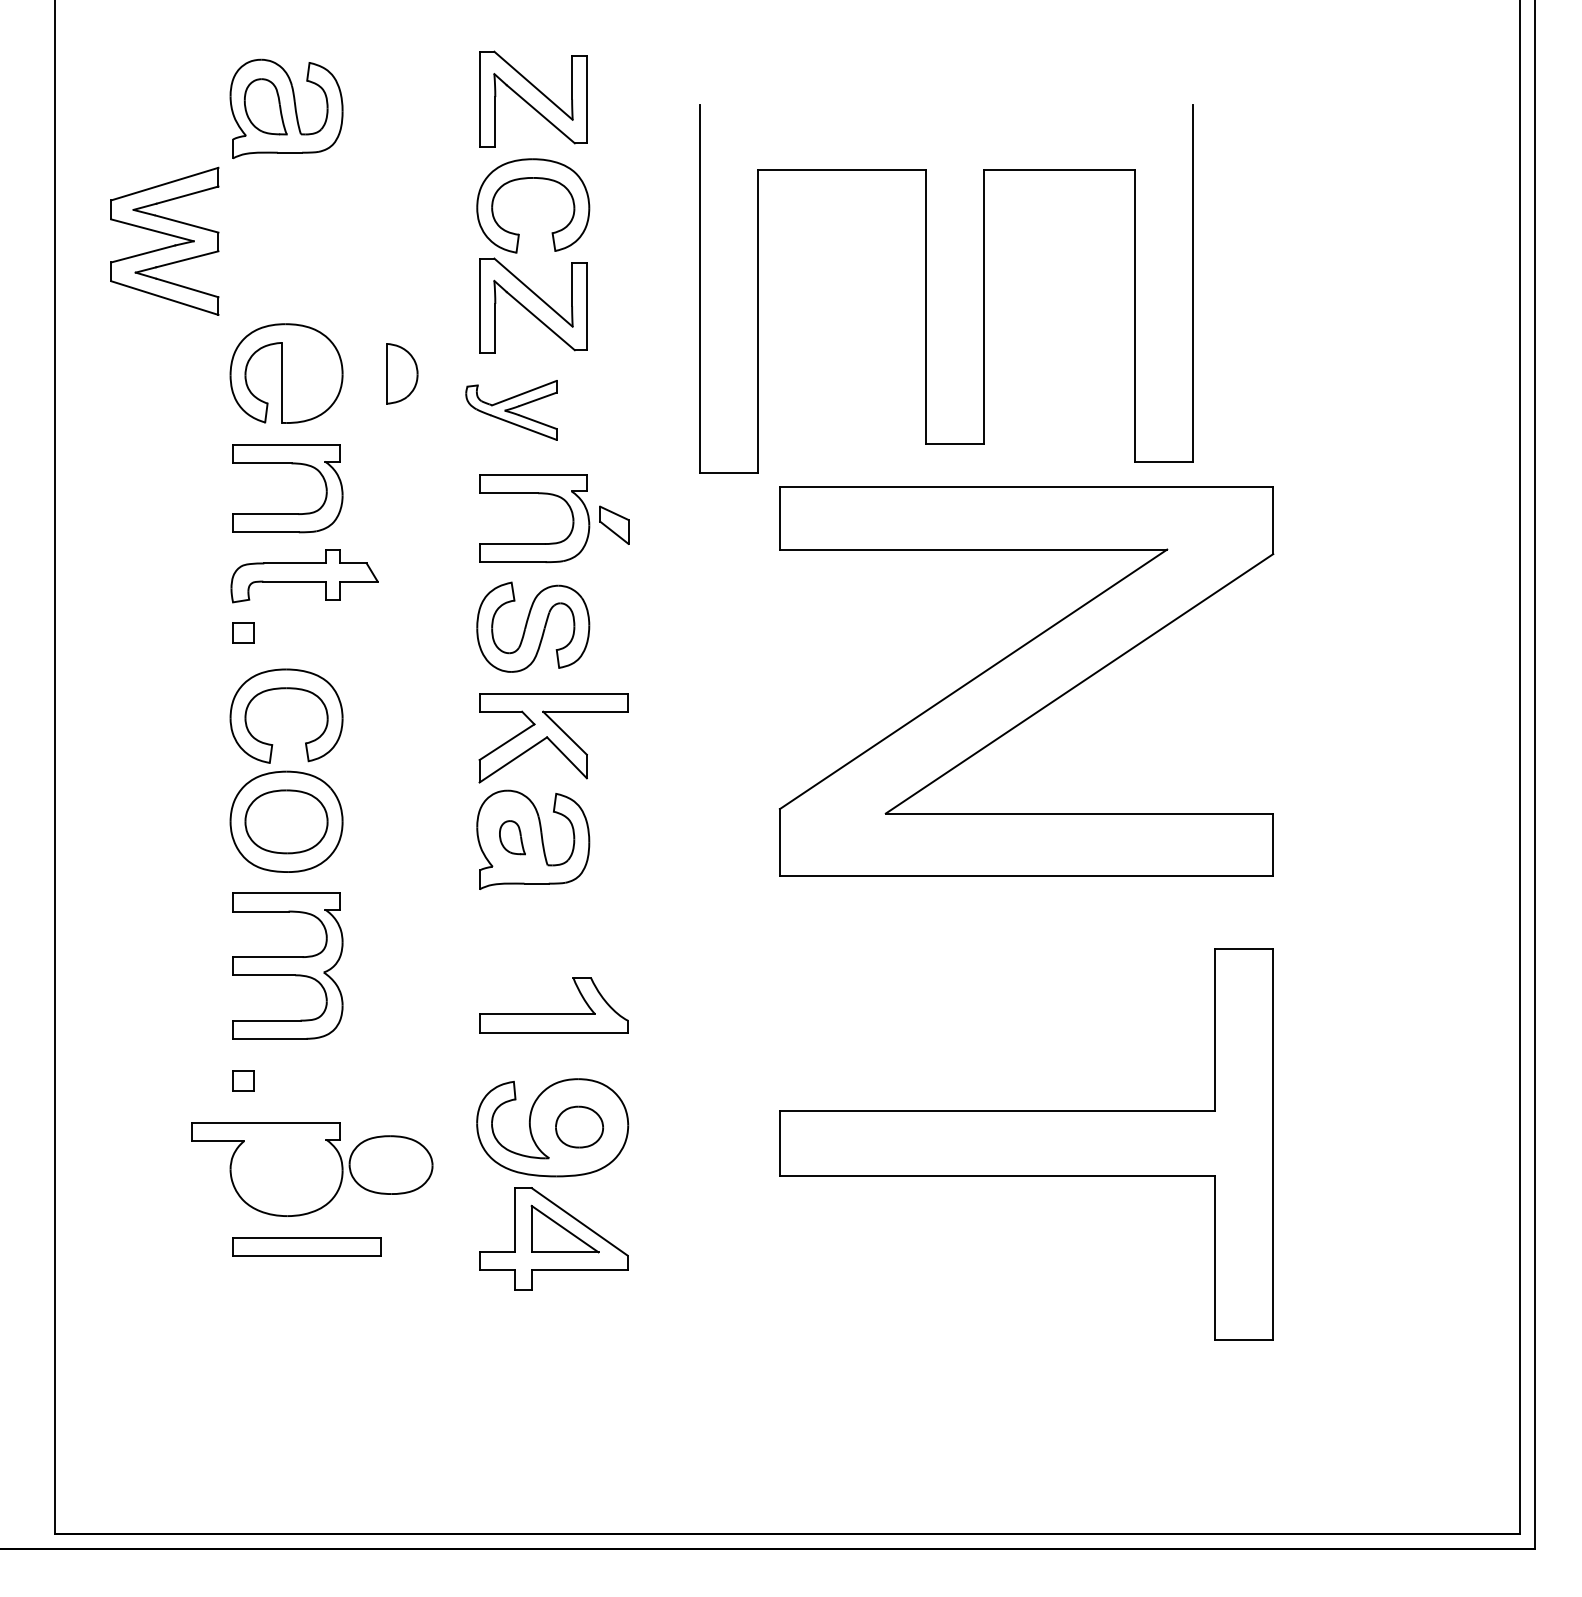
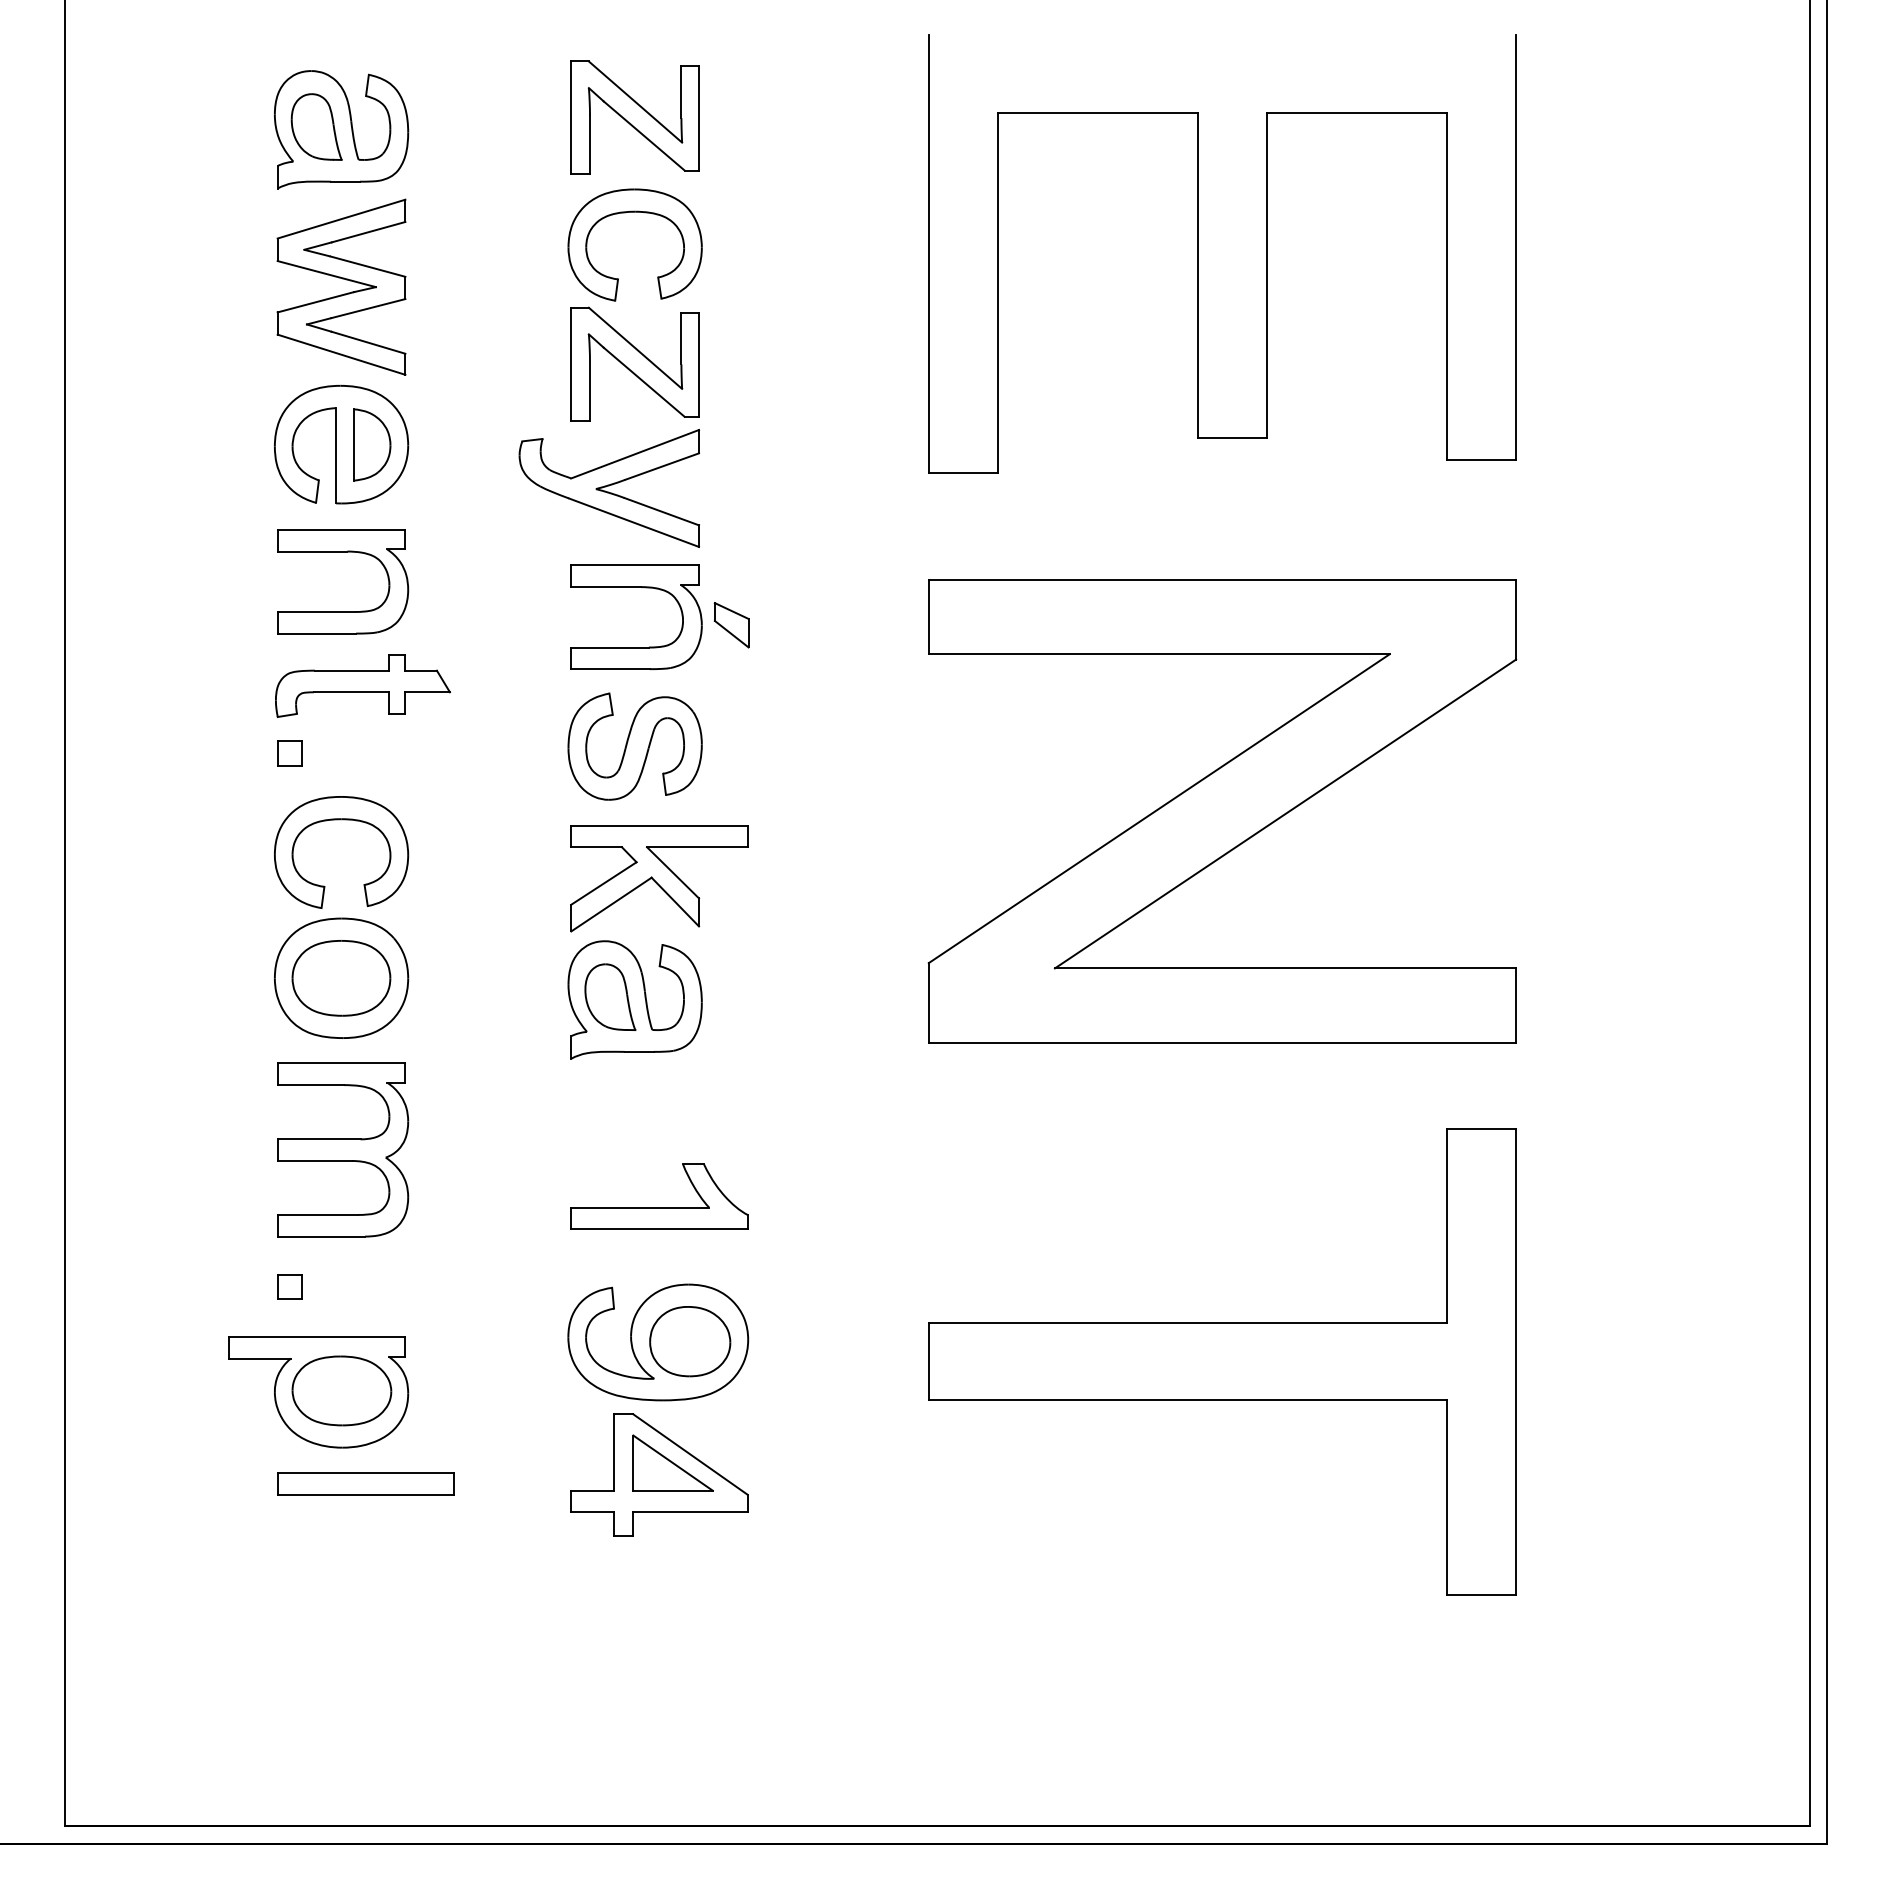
part: (165, 234) -> (342, 279), moved
part: (926, 288) -> (1198, 253), moved
part: (402, 373) -> (372, 444), moved
part: (510, 410) -> (608, 488), size x1.67
part: (512, 837) -> (610, 996), size x1.67
part: (579, 1126) -> (690, 1341), size x1.43
part: (390, 1164) -> (341, 1390), moved

